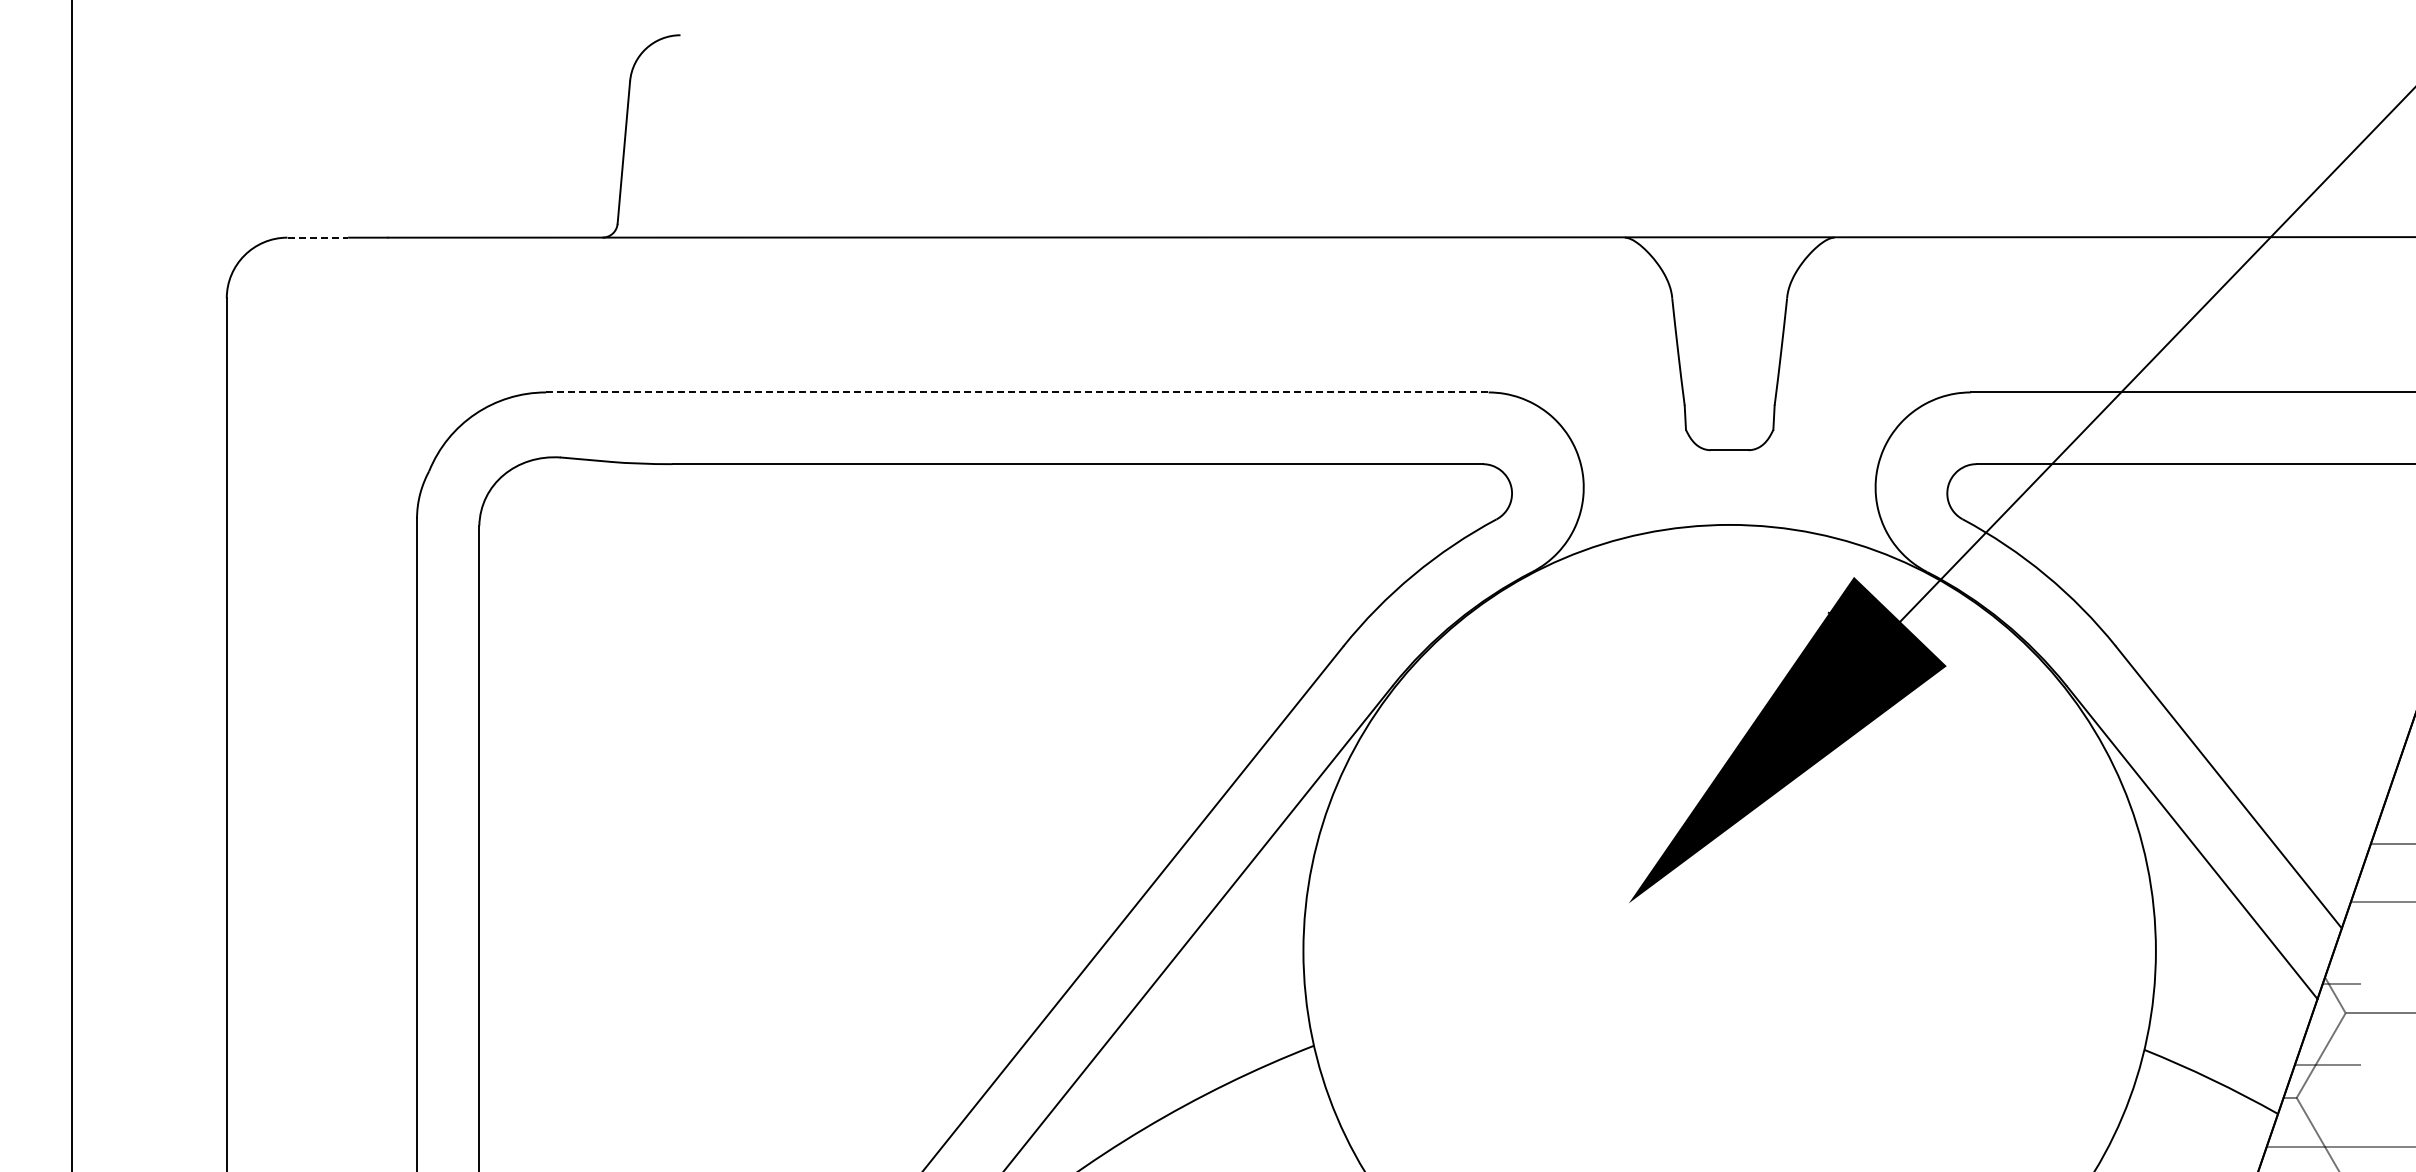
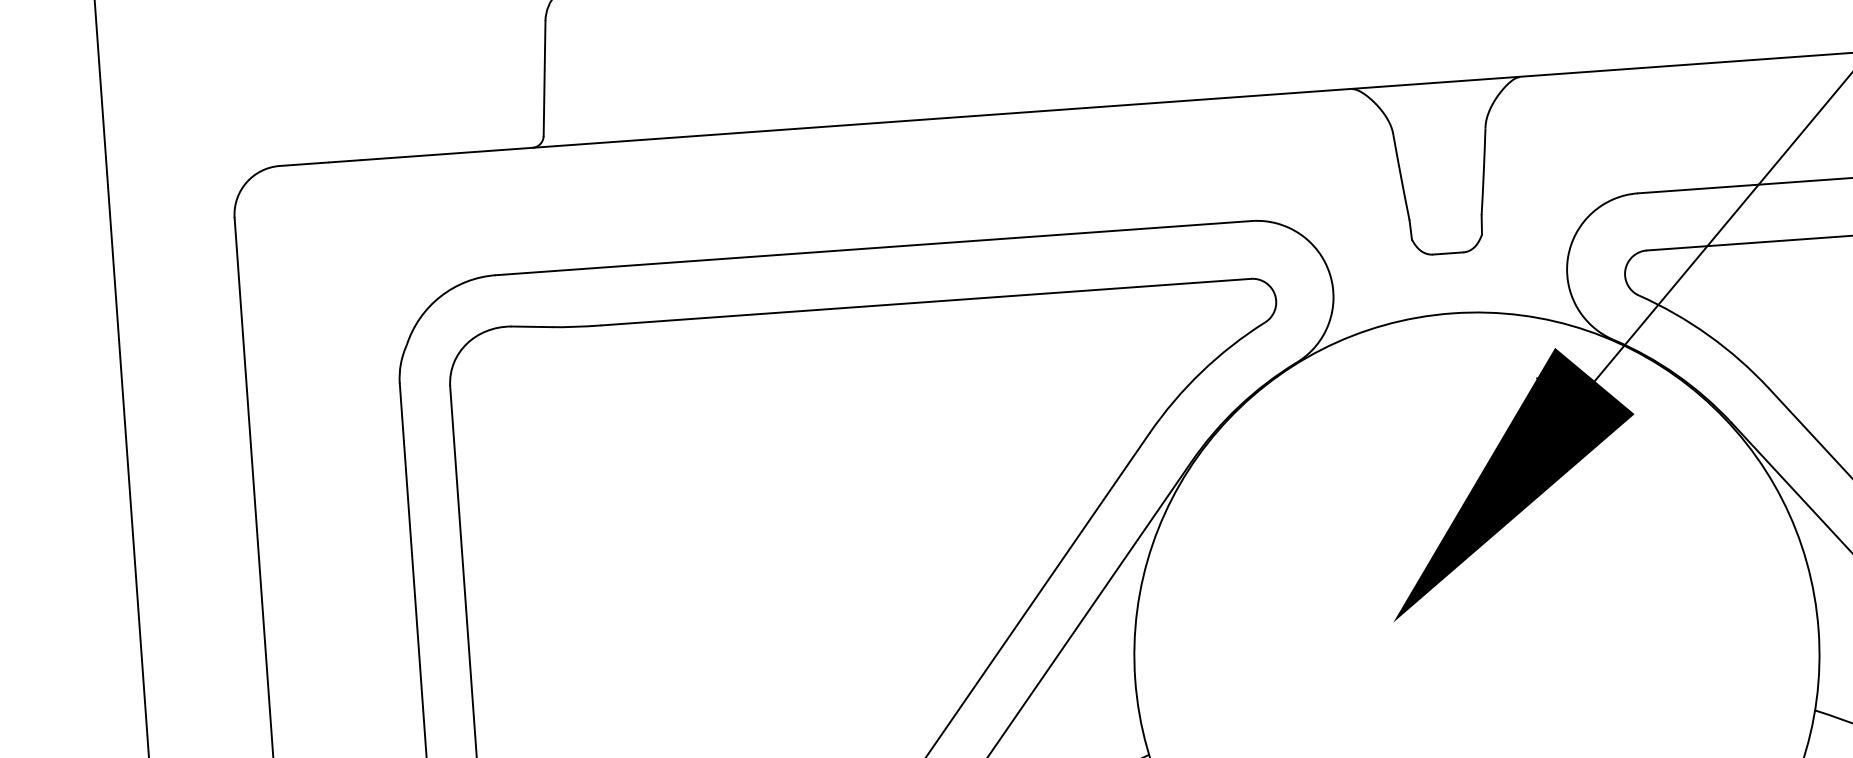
line: (318, 237) -> (304, 164), dashed -> solid
line: (1017, 392) -> (873, 248), dashed -> solid

